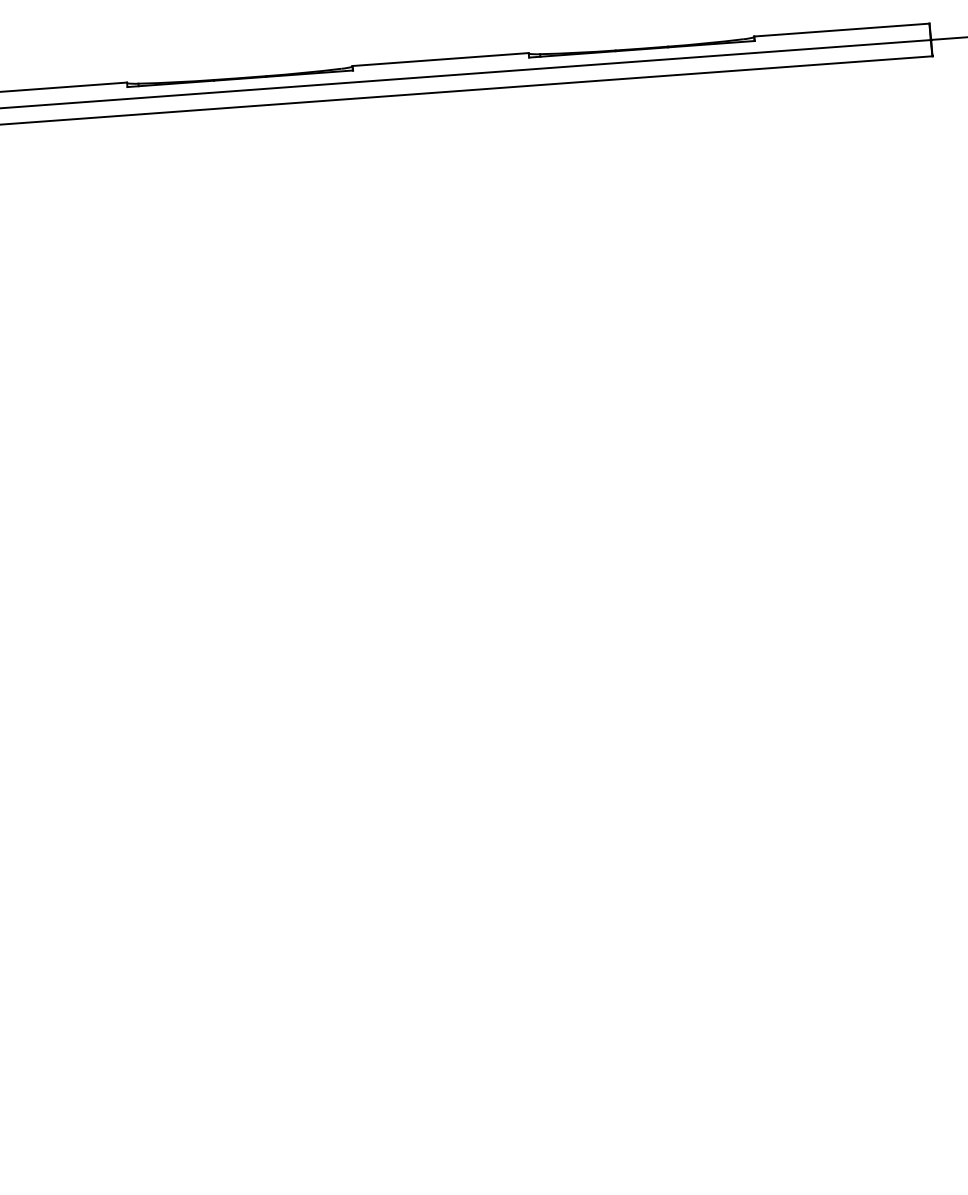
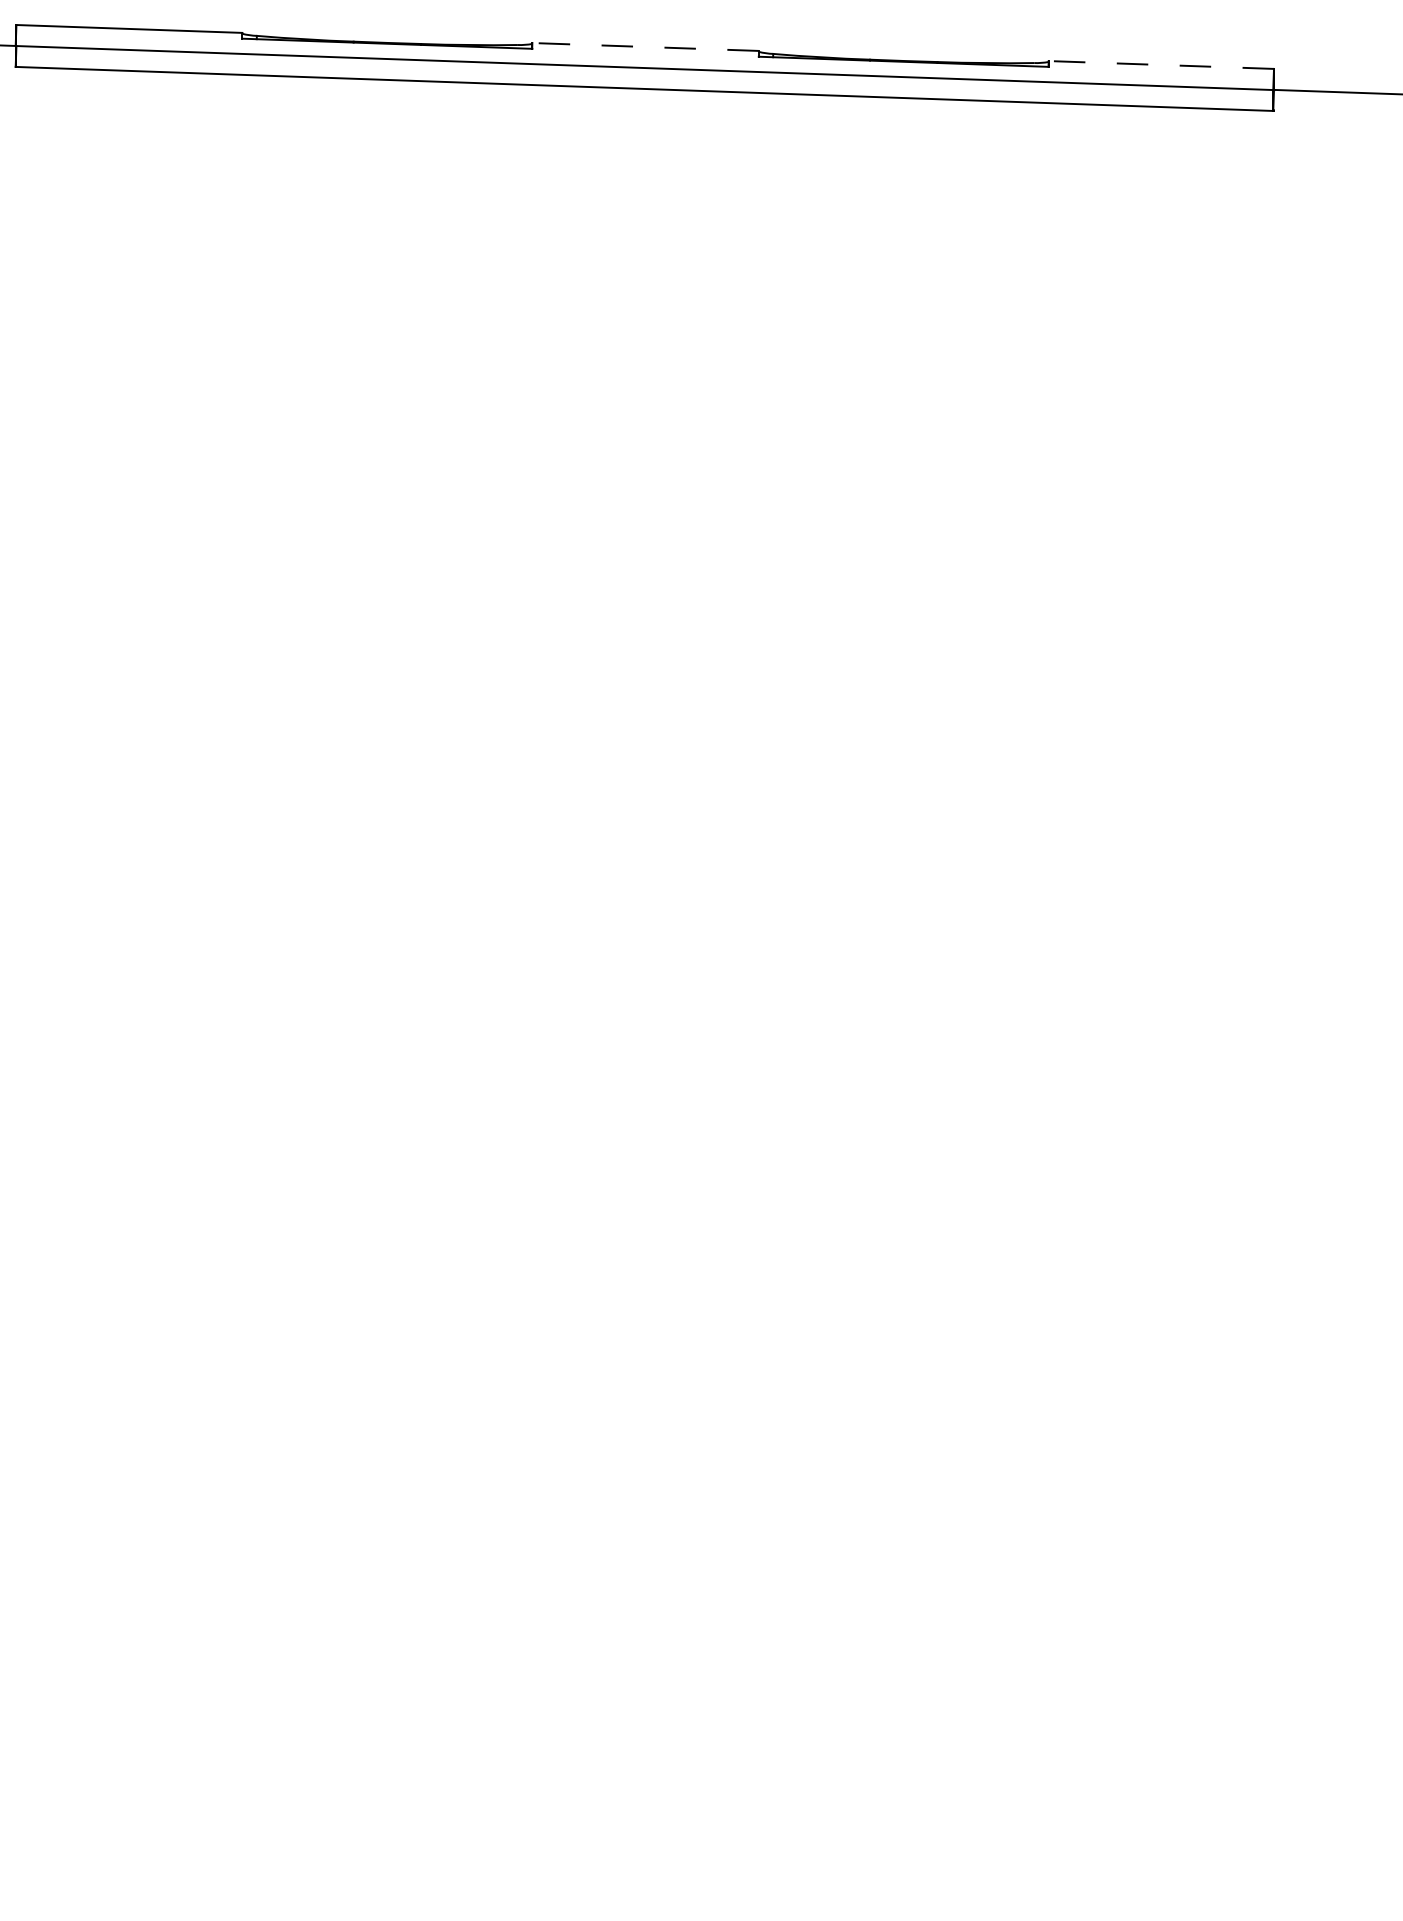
line: (842, 30) -> (1161, 65), solid -> dashed
line: (440, 59) -> (645, 46), solid -> dashed

